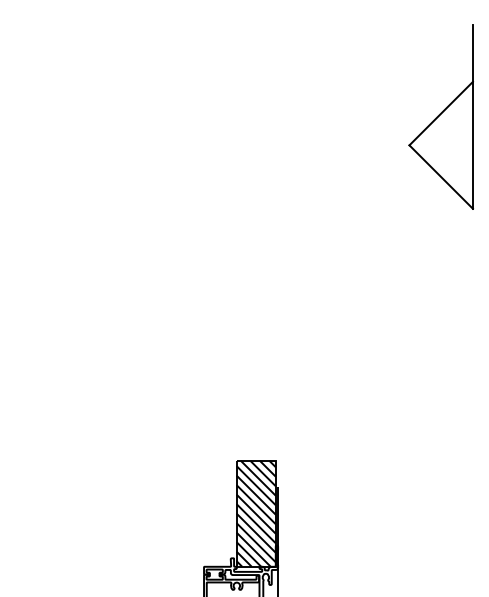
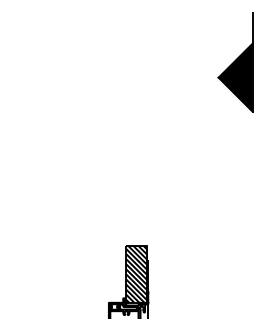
fill: (441, 144) -> (235, 77), added

